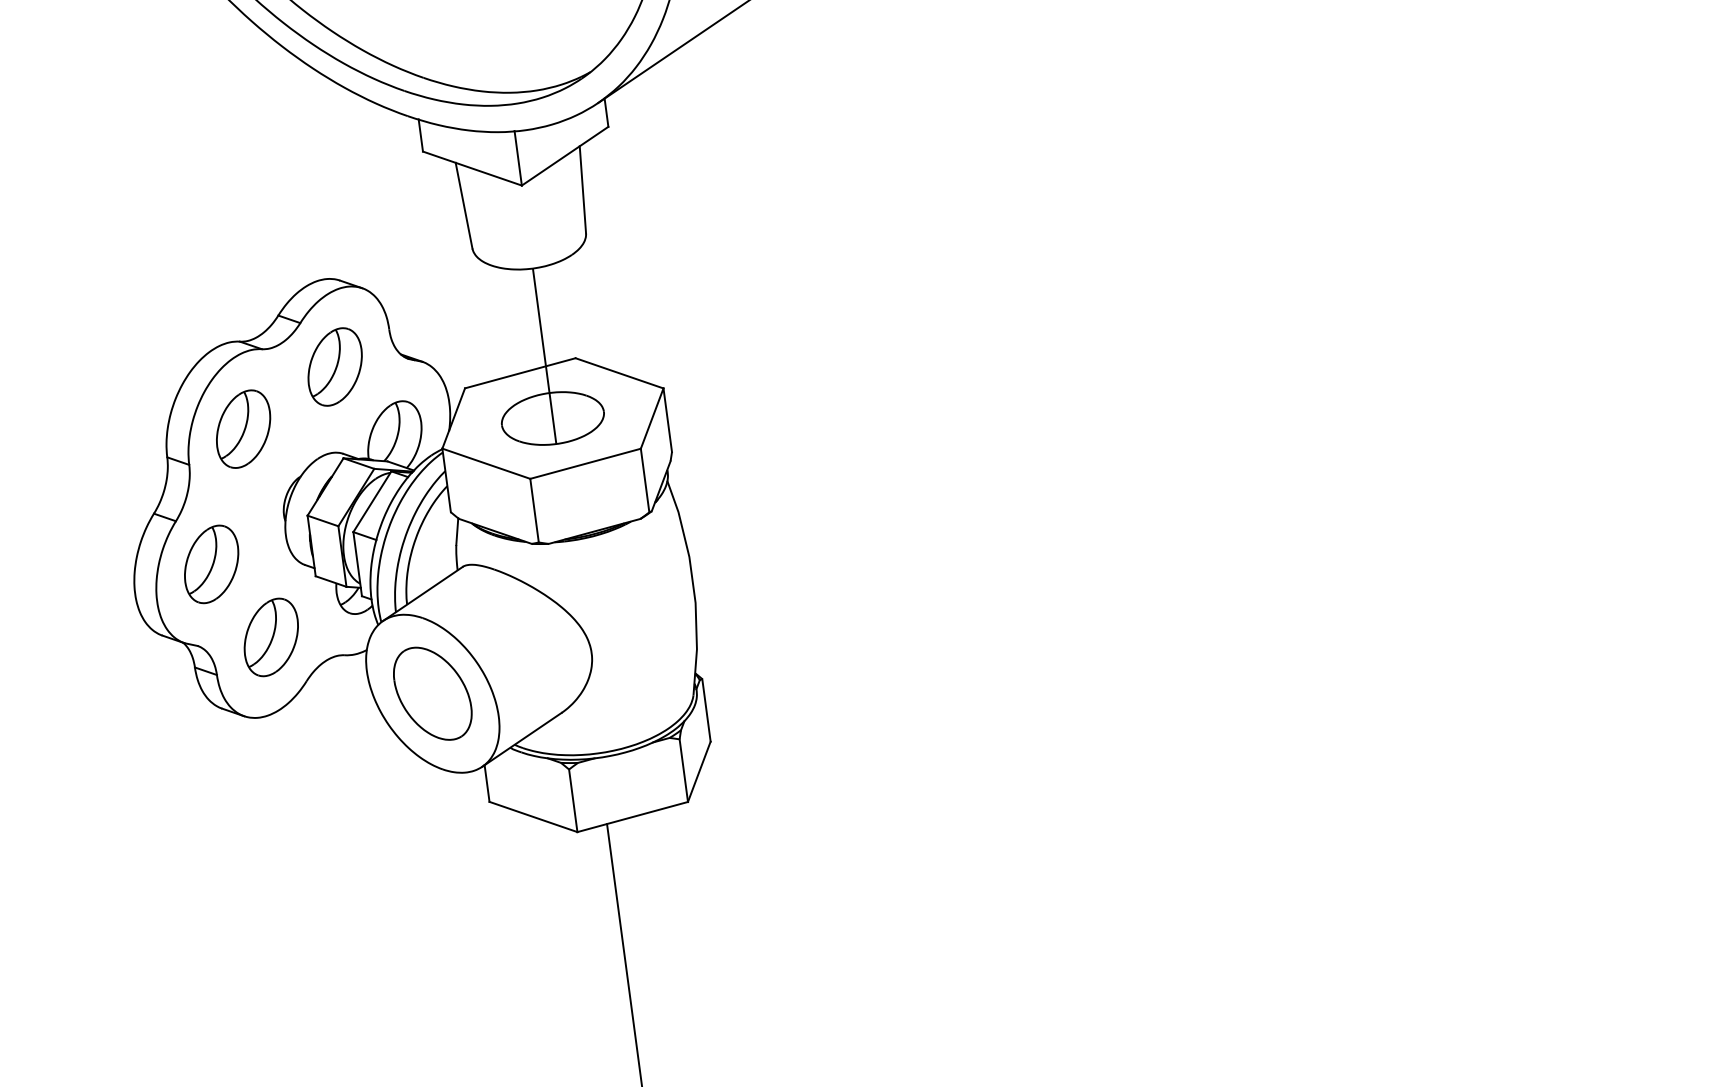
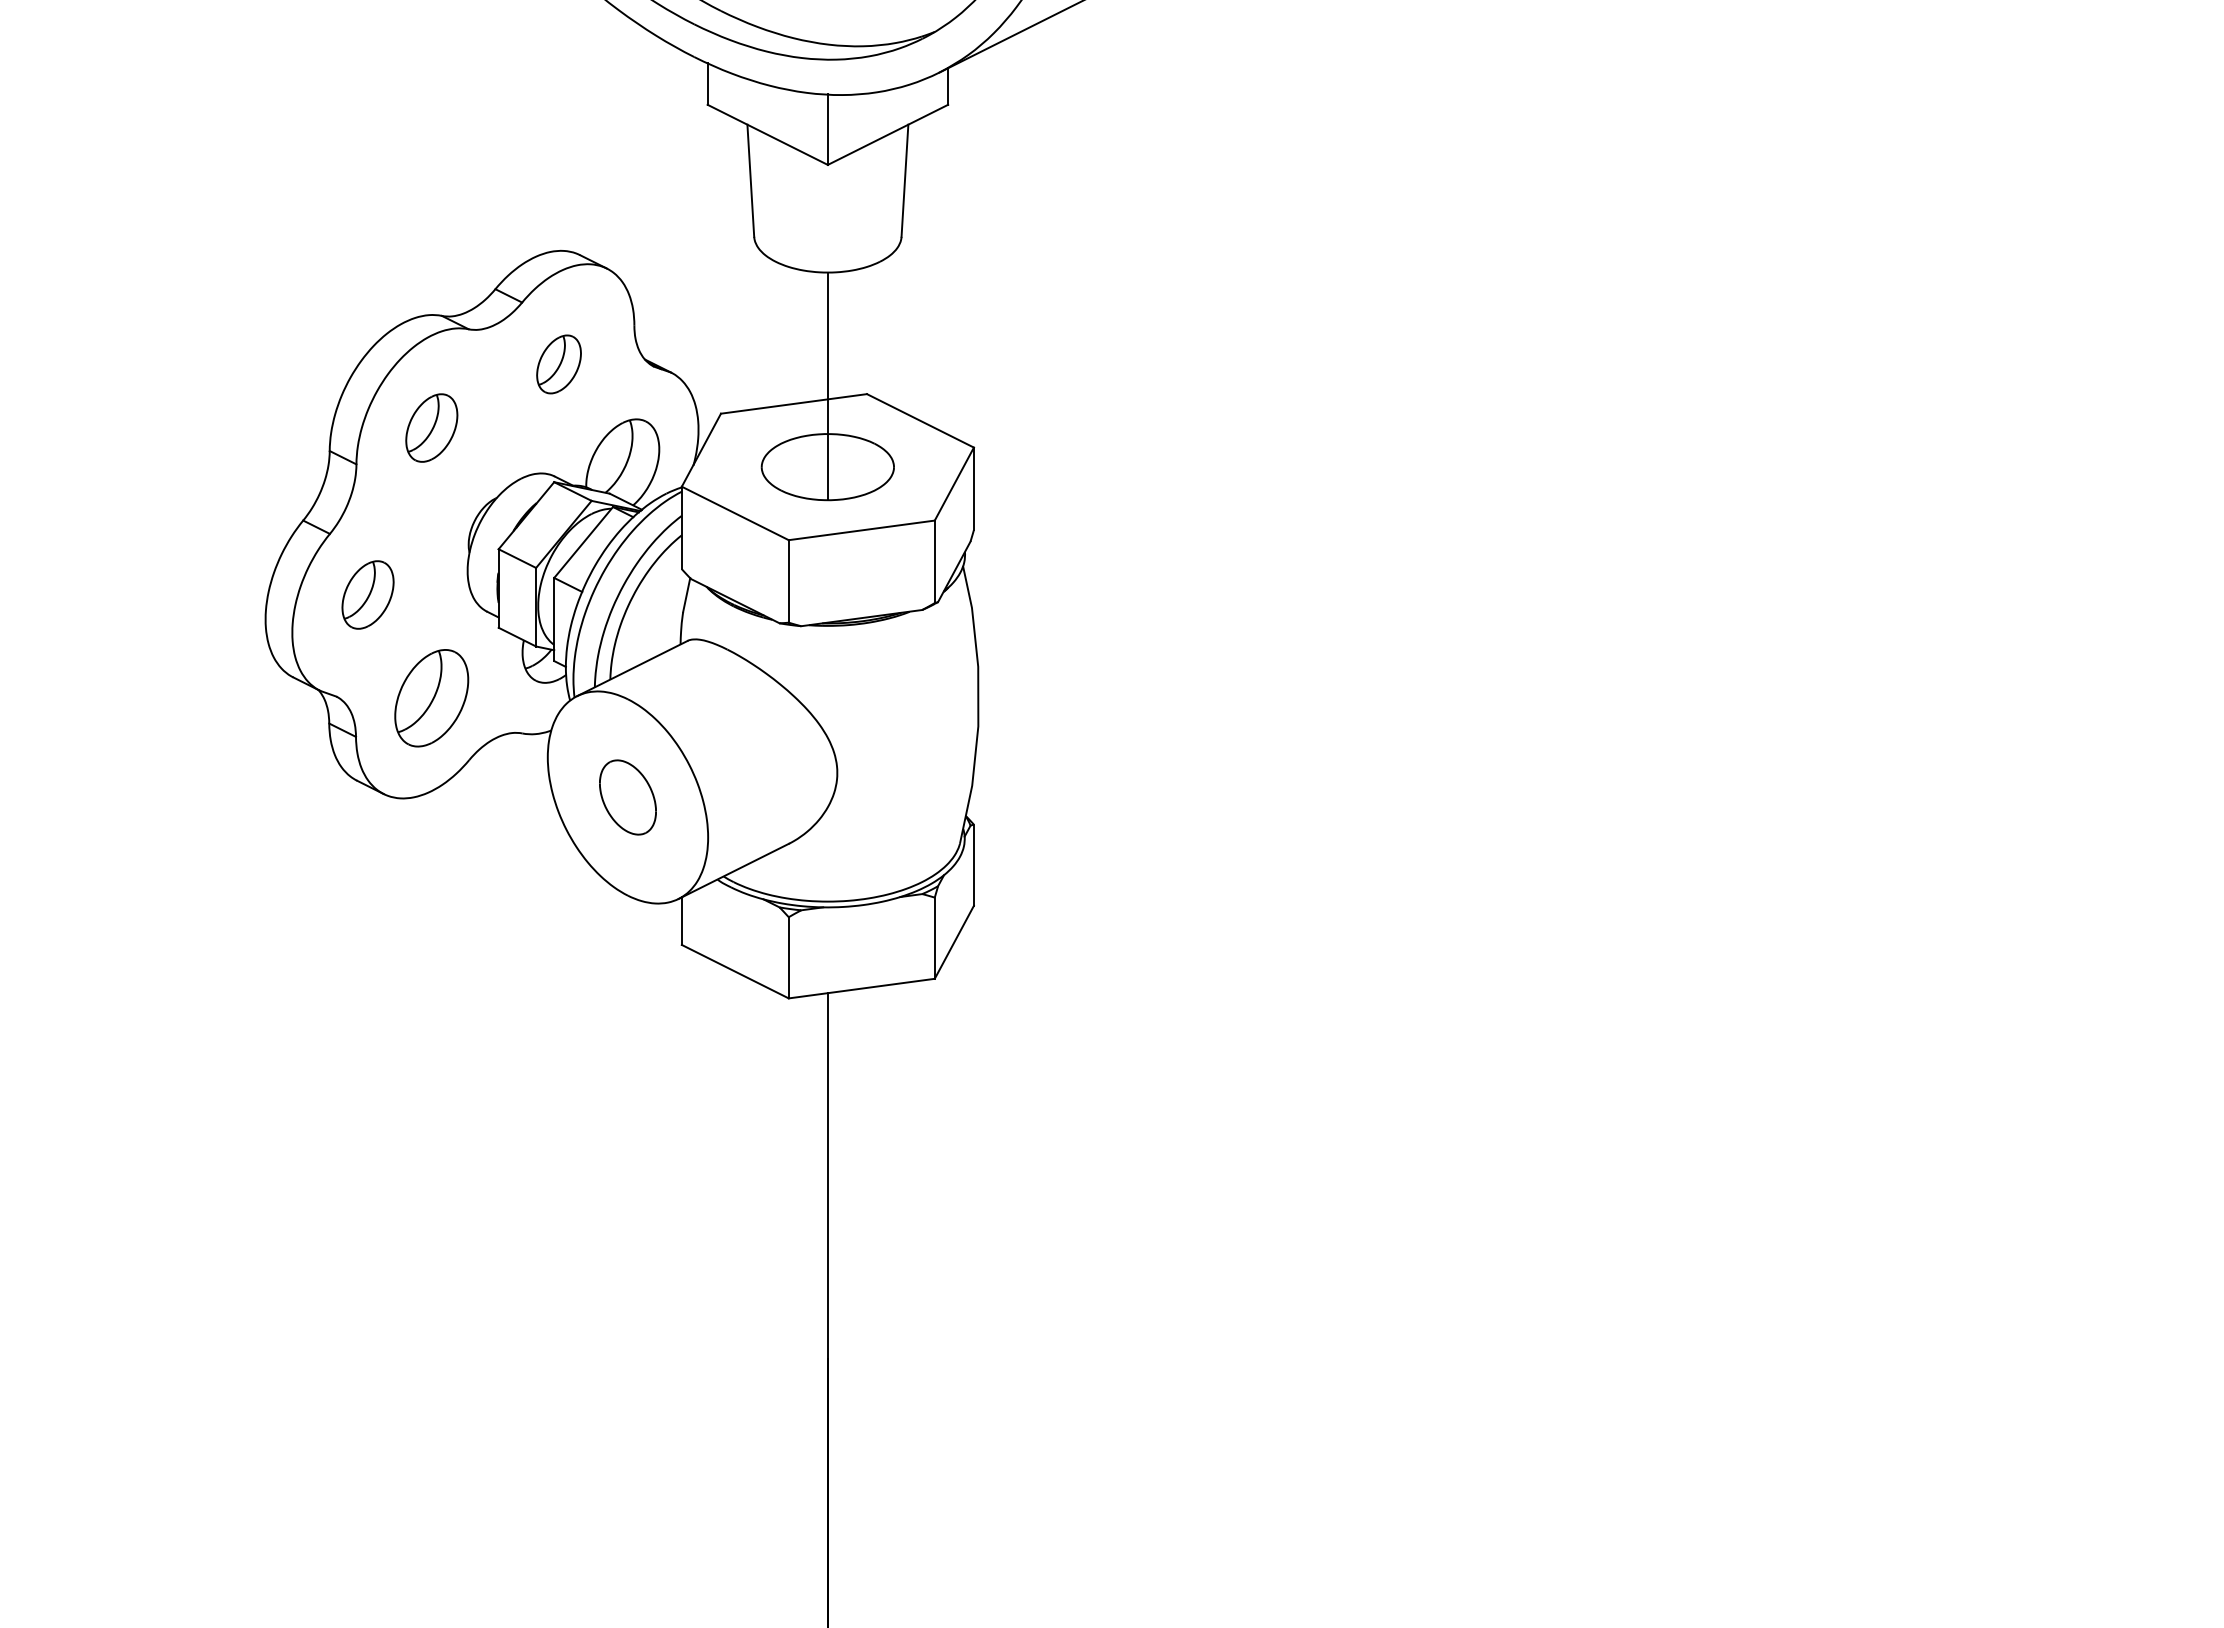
part: (334, 367) -> (558, 364), size x0.6
part: (243, 428) -> (431, 427), size x0.7
part: (211, 564) -> (367, 594), size x0.7
part: (432, 693) -> (627, 797), size x0.6

